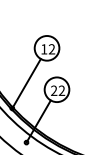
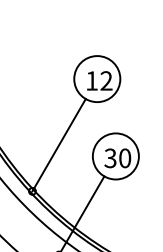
text: (58, 90) -> (118, 157), 22 -> 30

